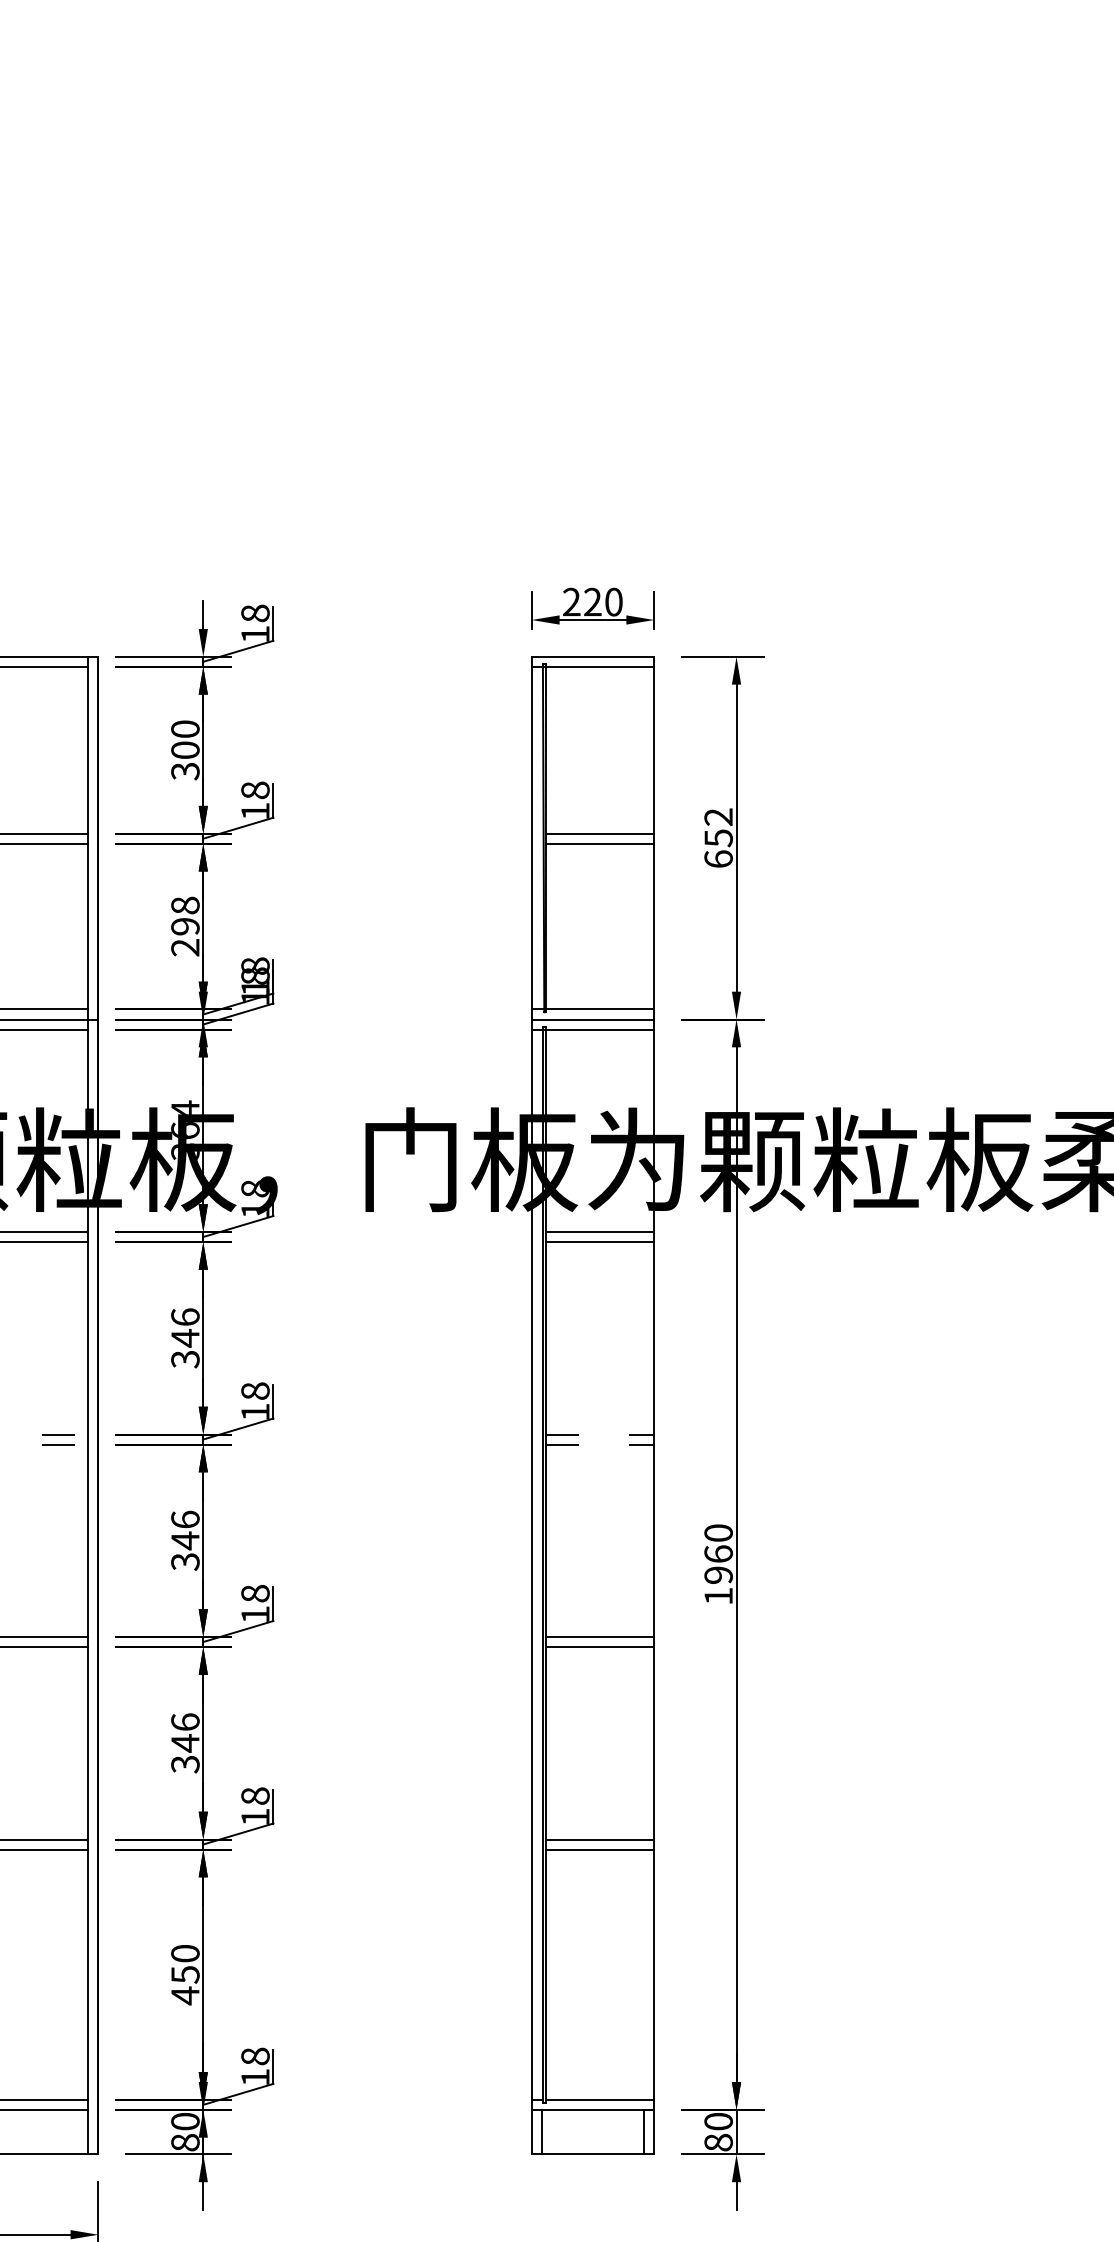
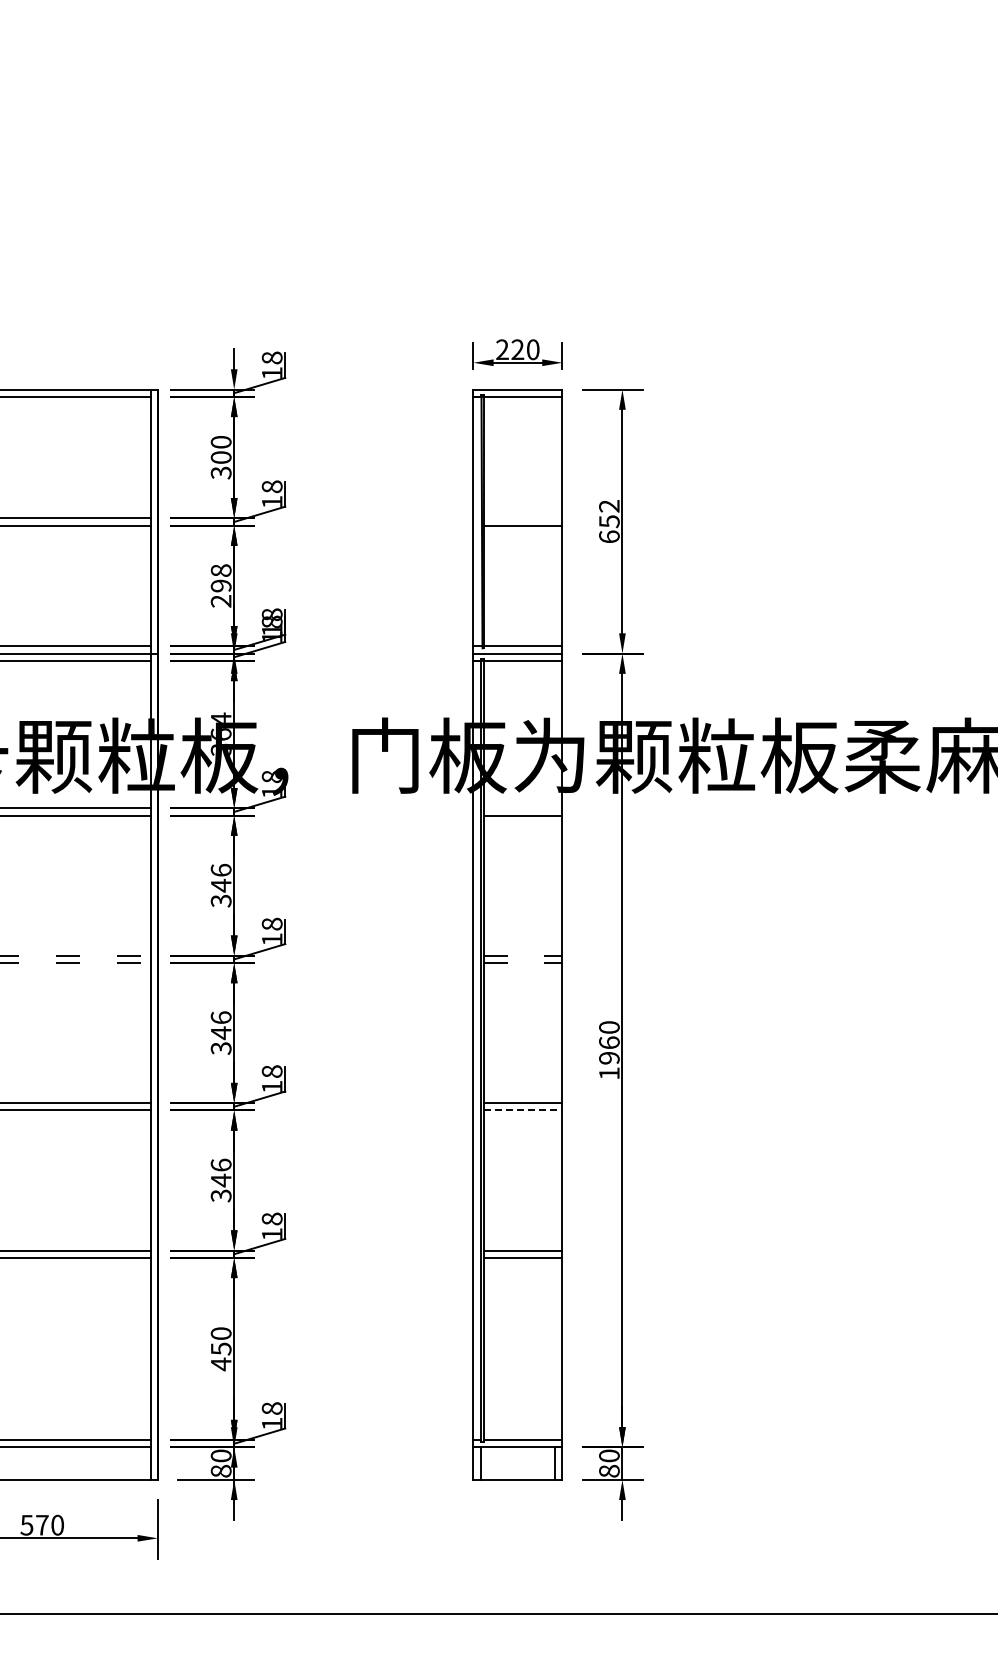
line: (599, 833) -> (522, 518), removed
line: (599, 1232) -> (522, 808), removed
line: (600, 1647) -> (523, 1110), solid -> dashed

